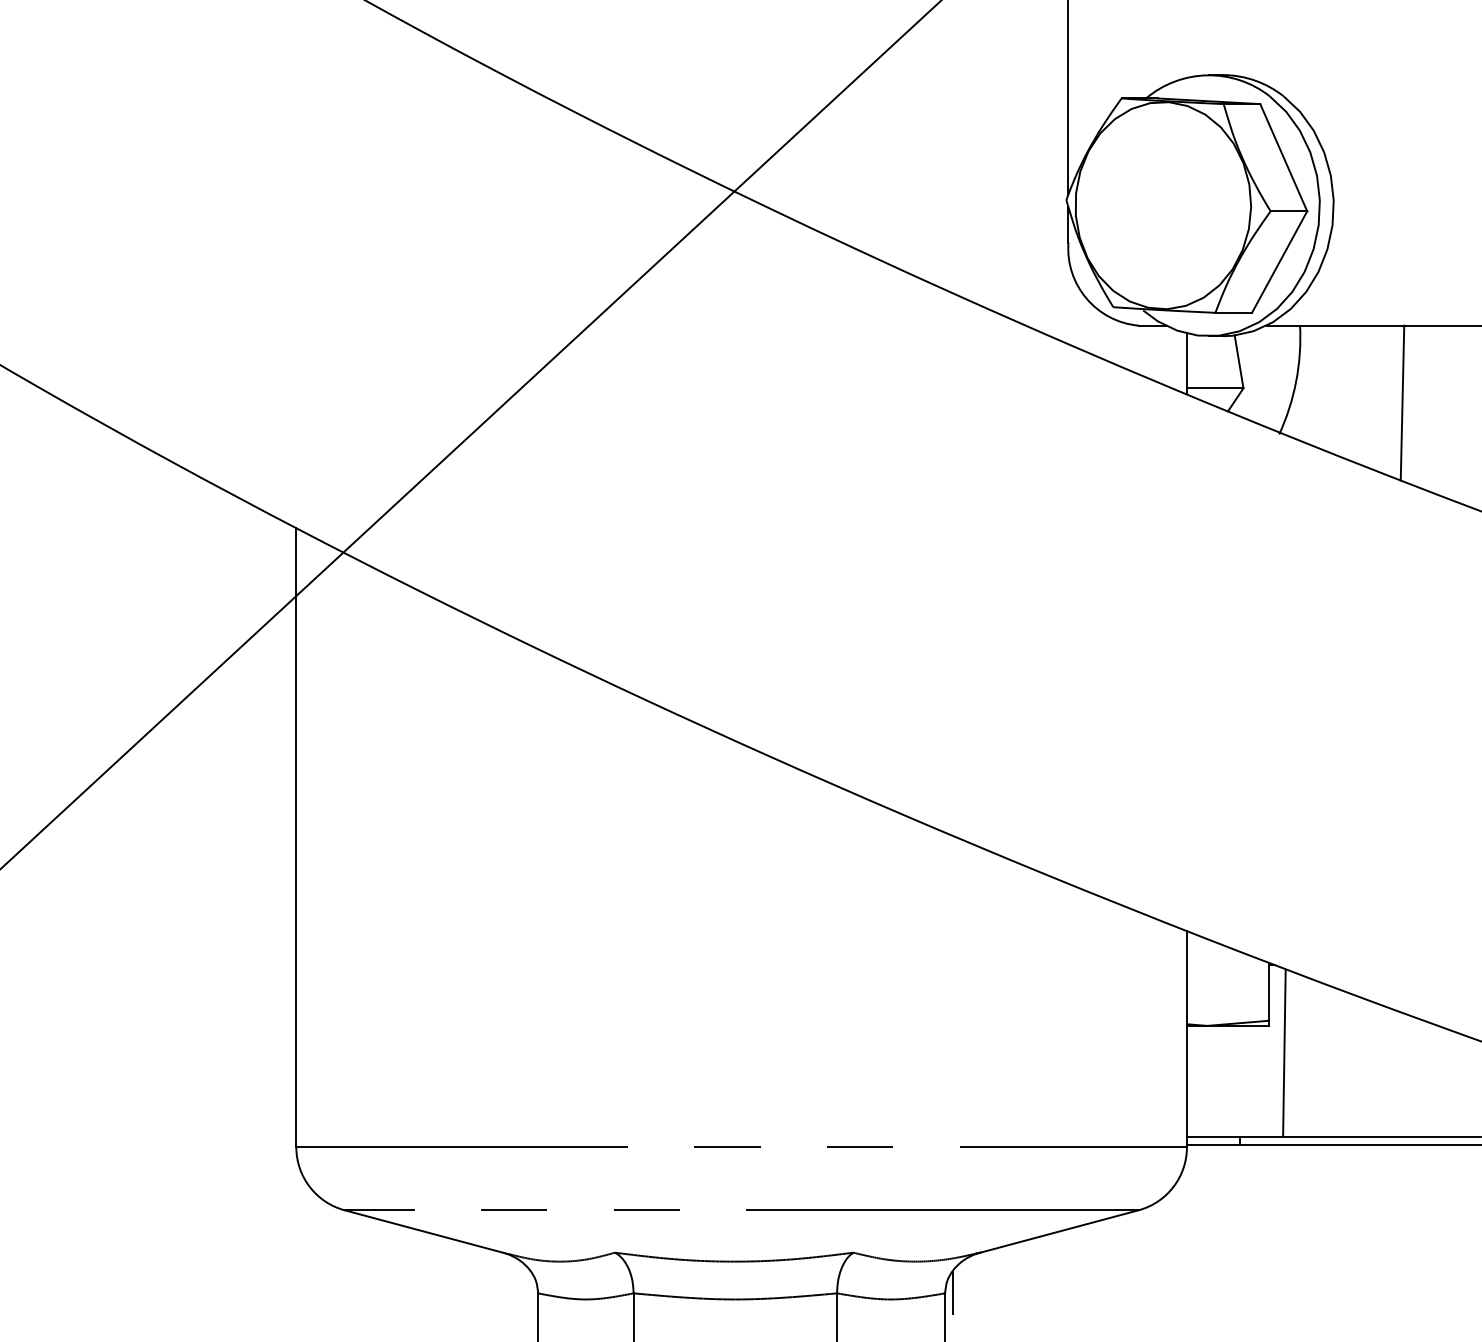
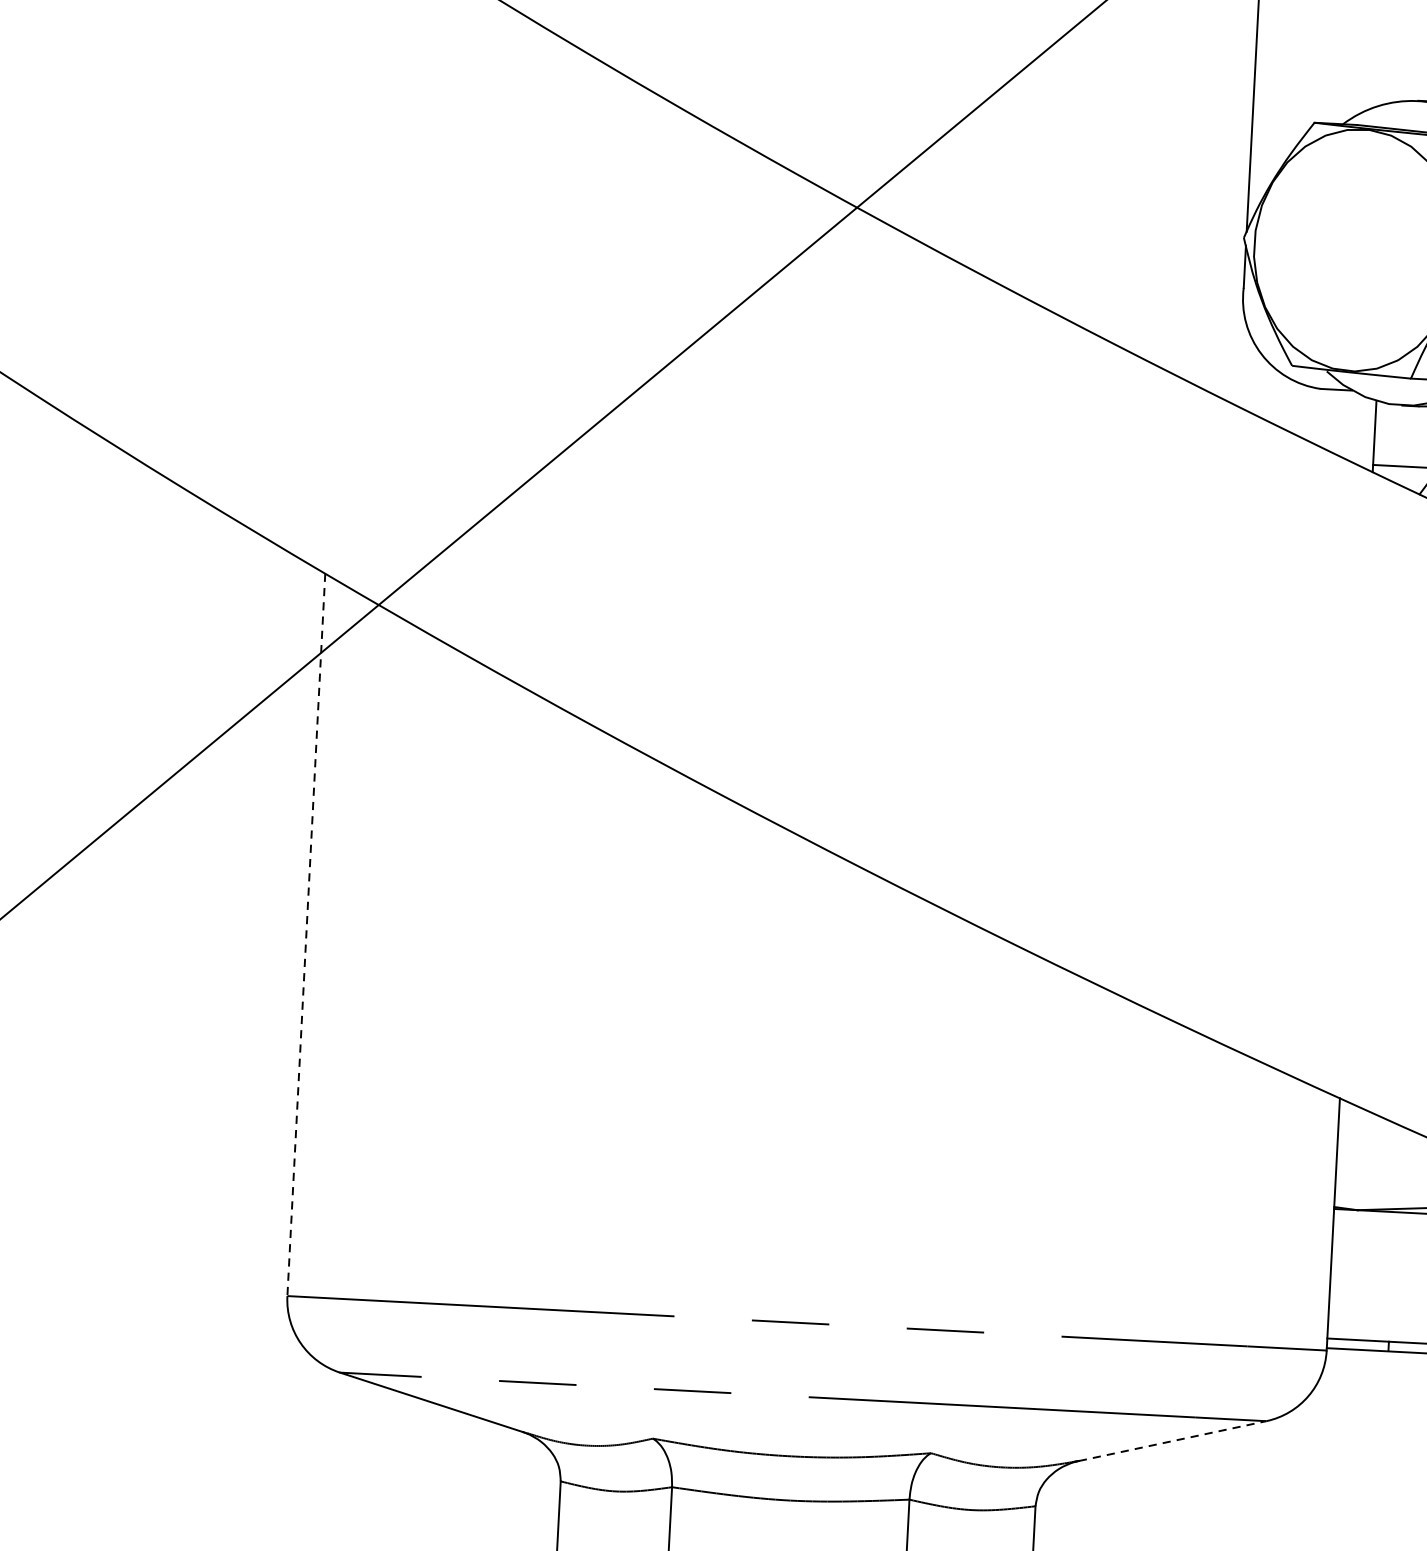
line: (296, 837) -> (306, 934), solid -> dashed
line: (1059, 1231) -> (1172, 1441), solid -> dashed
line: (952, 1292) -> (1044, 1505), removed

